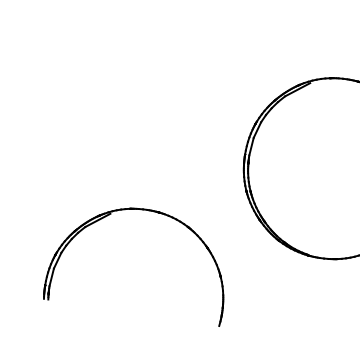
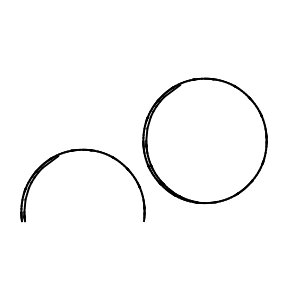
part: (136, 210) -> (75, 151), moved

